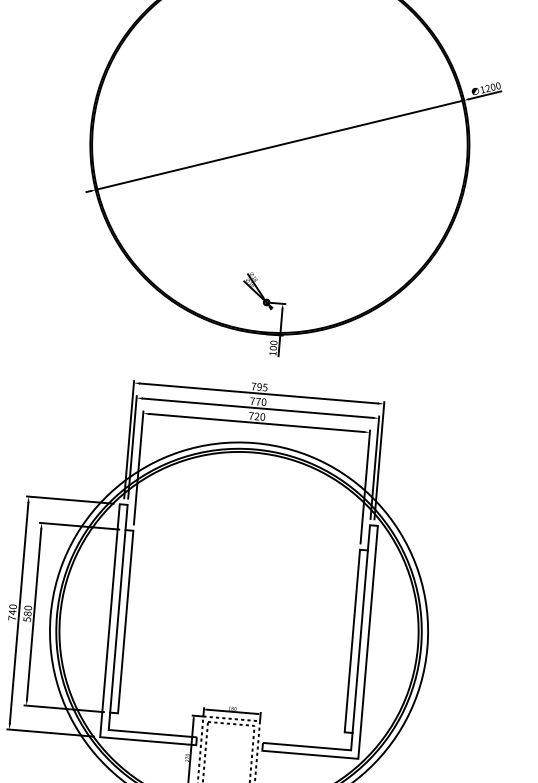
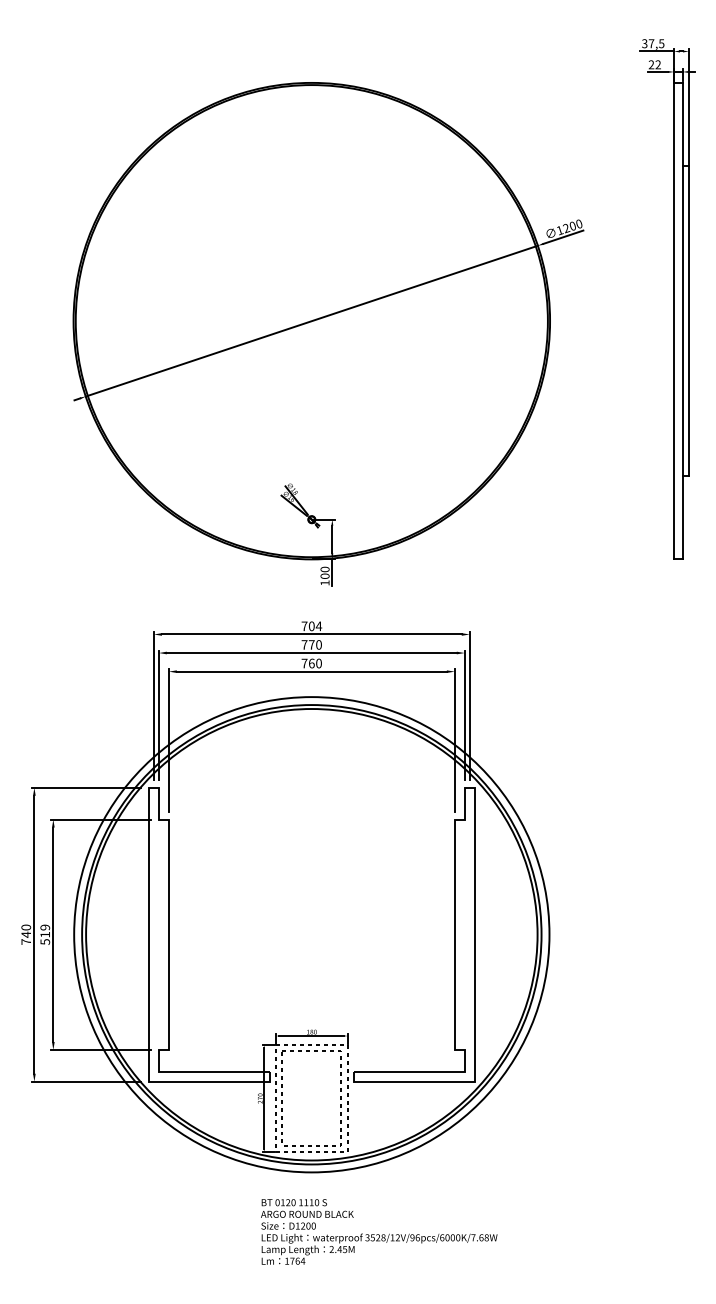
text: (262, 387) -> (315, 626), 795 -> 704
text: (256, 416) -> (311, 663), 720 -> 760
text: (28, 610) -> (45, 930), 580 -> 519
line: (117, 621) -> (158, 934), removed
line: (360, 641) -> (464, 934), removed

